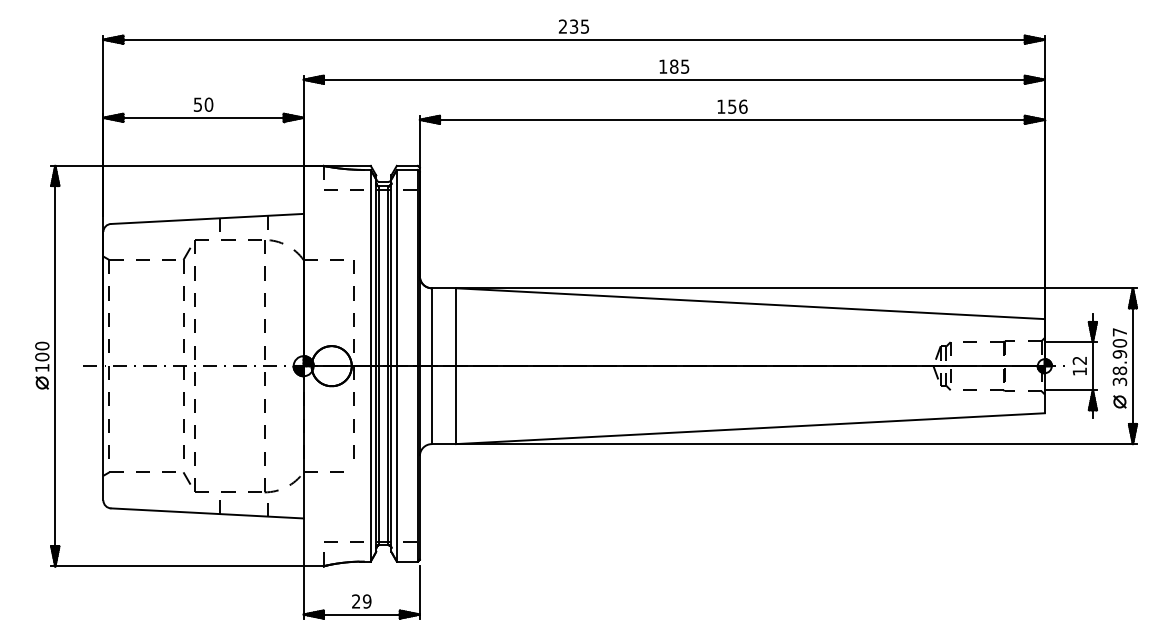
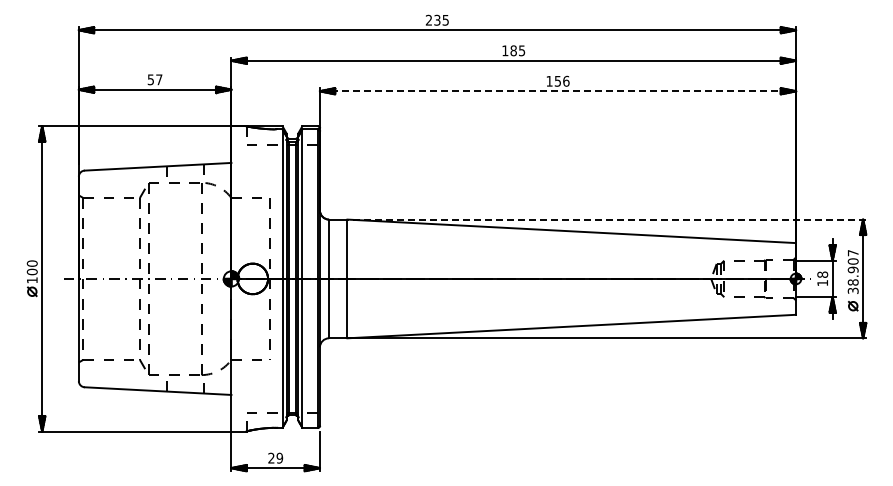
text: (209, 104) -> (159, 79), 50 -> 57
line: (733, 120) -> (558, 91), solid -> dashed
line: (796, 288) -> (606, 219), solid -> dashed
text: (1079, 360) -> (822, 274), 12 -> 18

